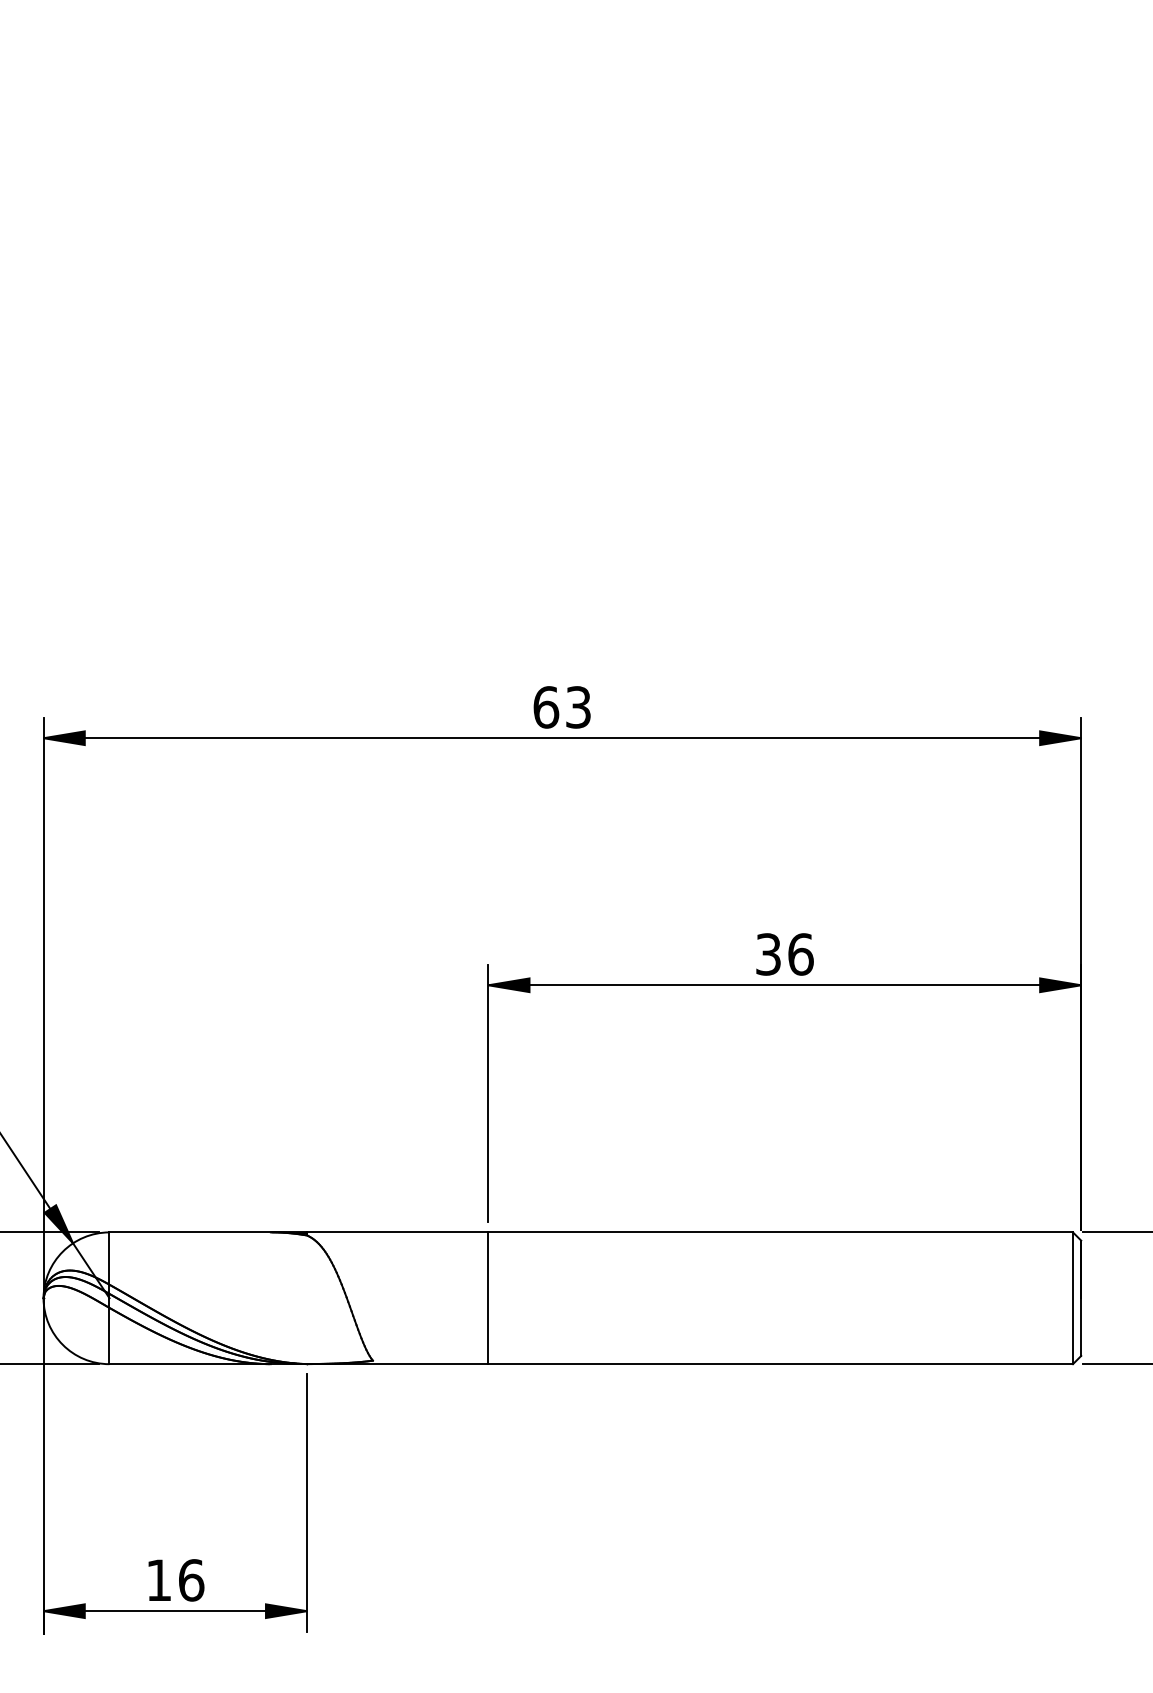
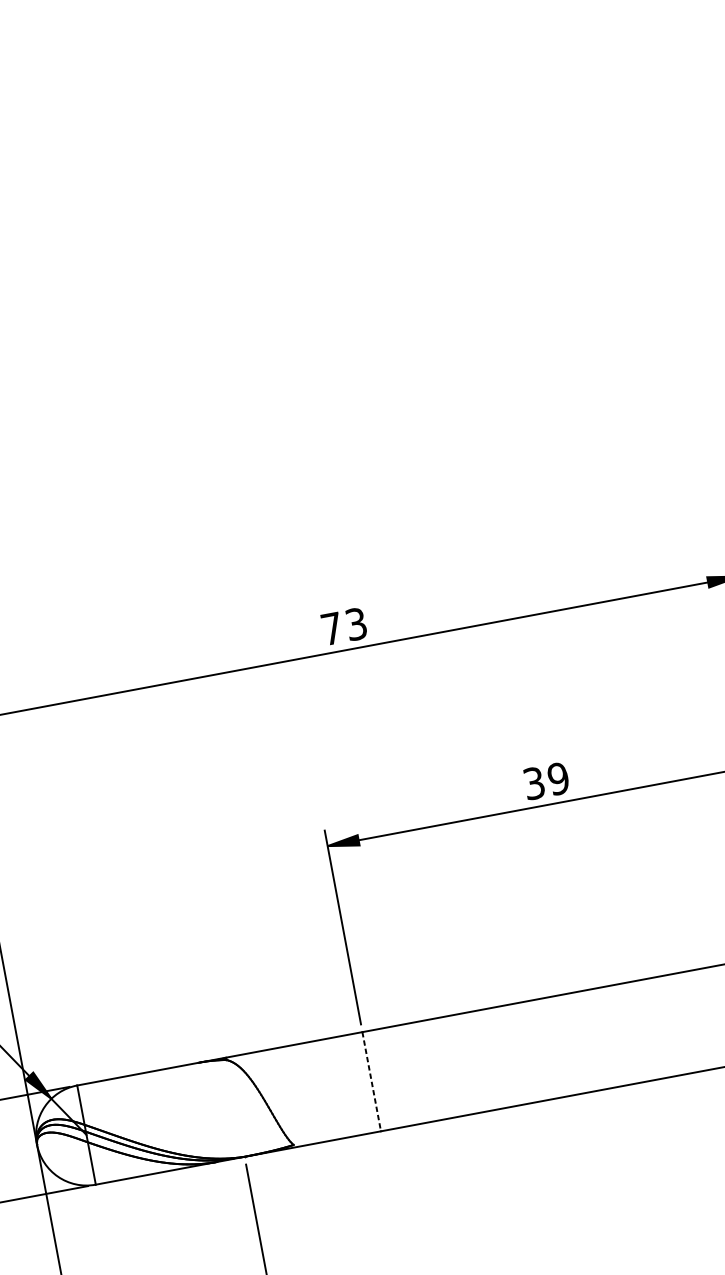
text: (546, 707) -> (332, 628), 63 -> 73
text: (800, 954) -> (558, 778), 36 -> 39
line: (488, 1298) -> (371, 1081), solid -> dashed

